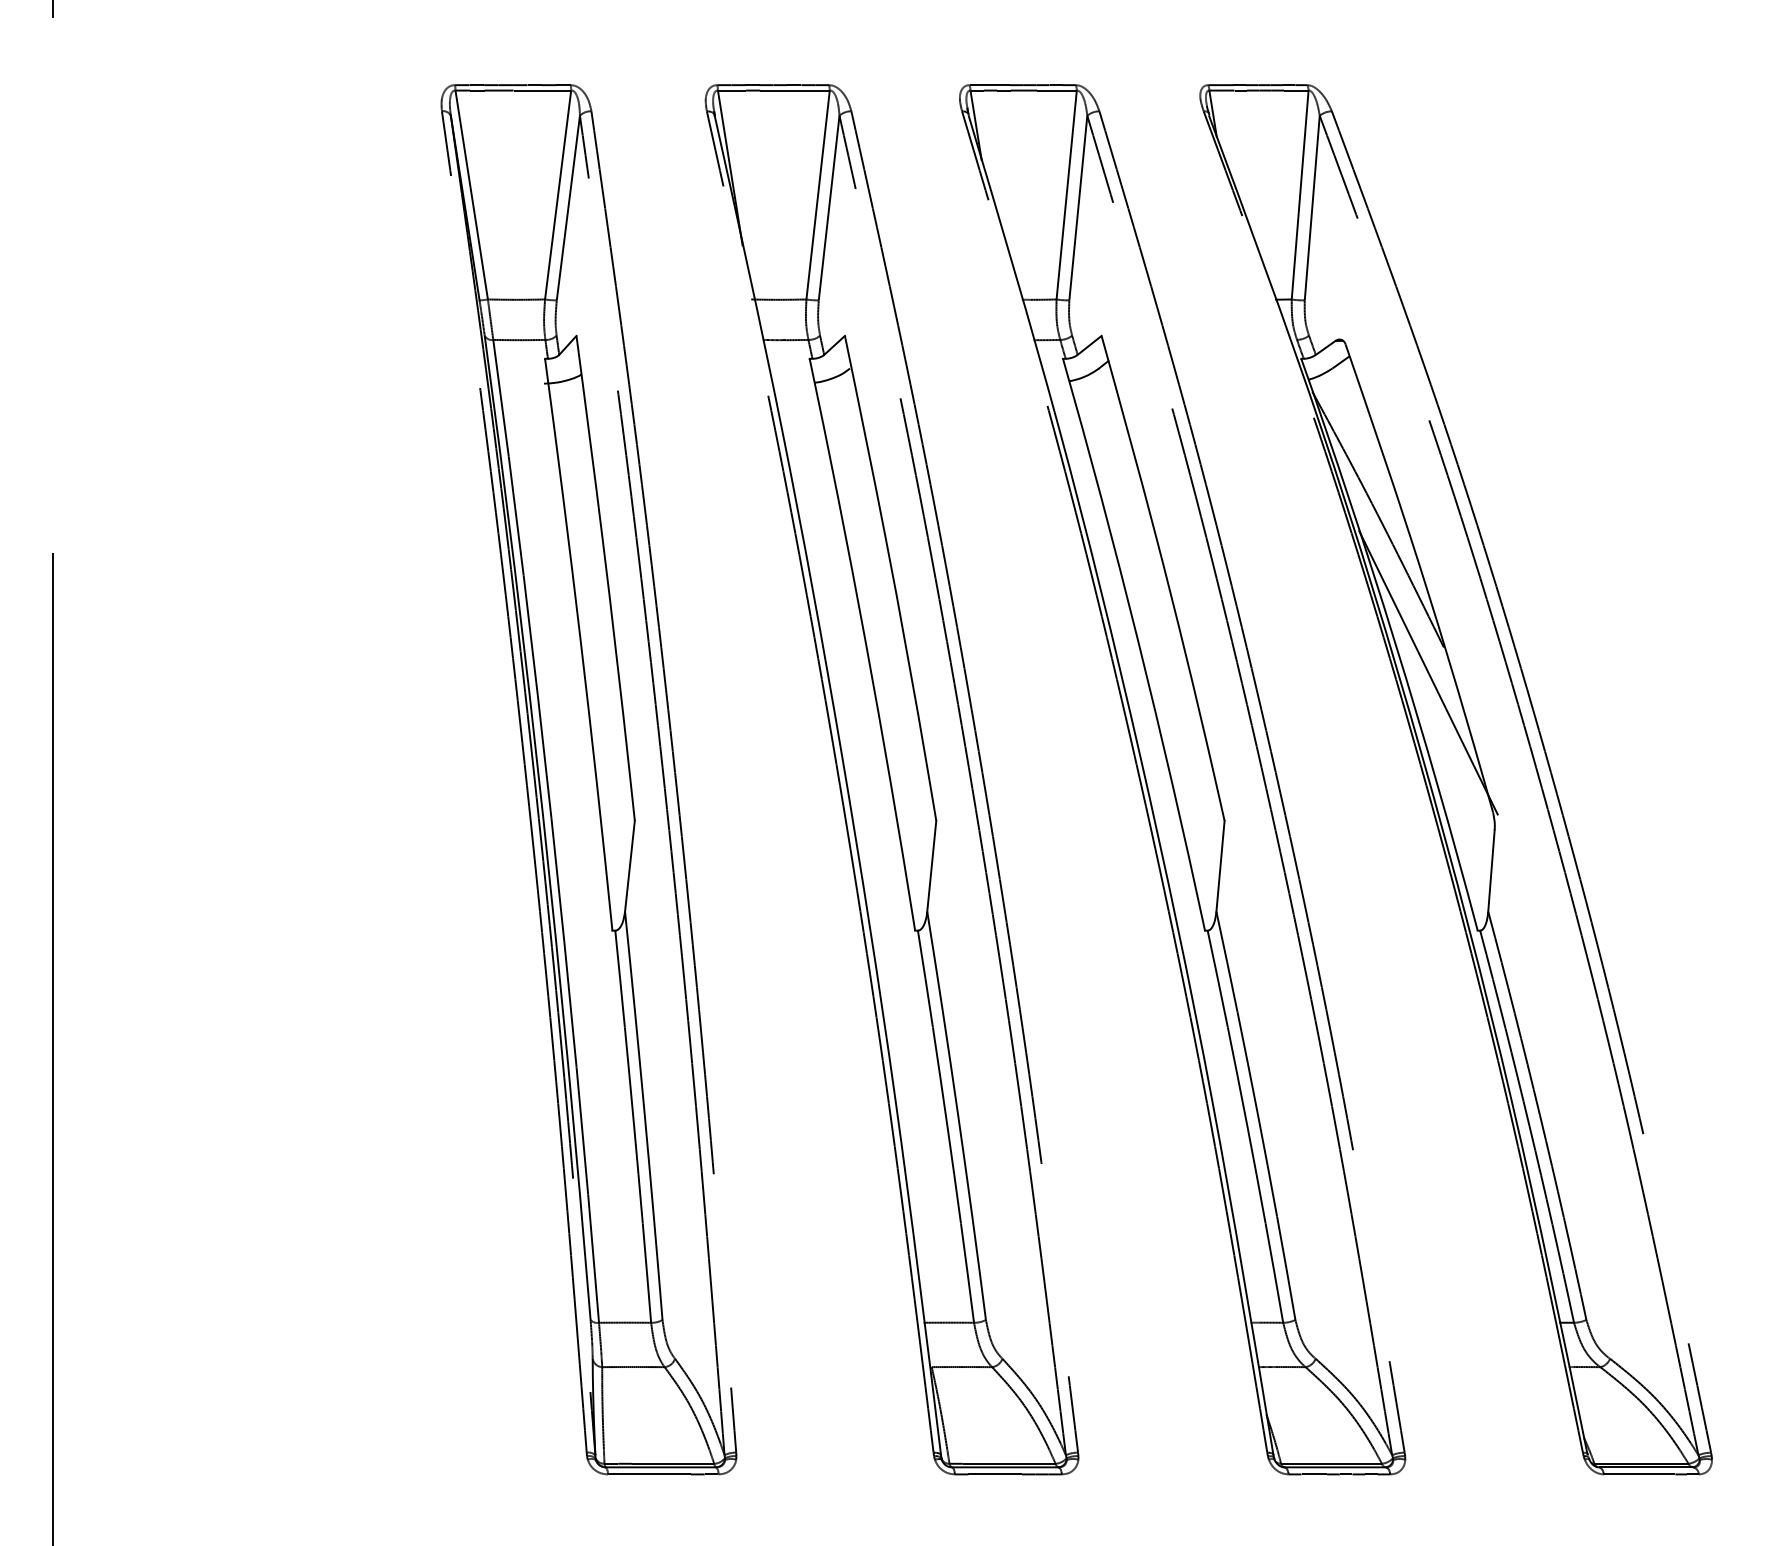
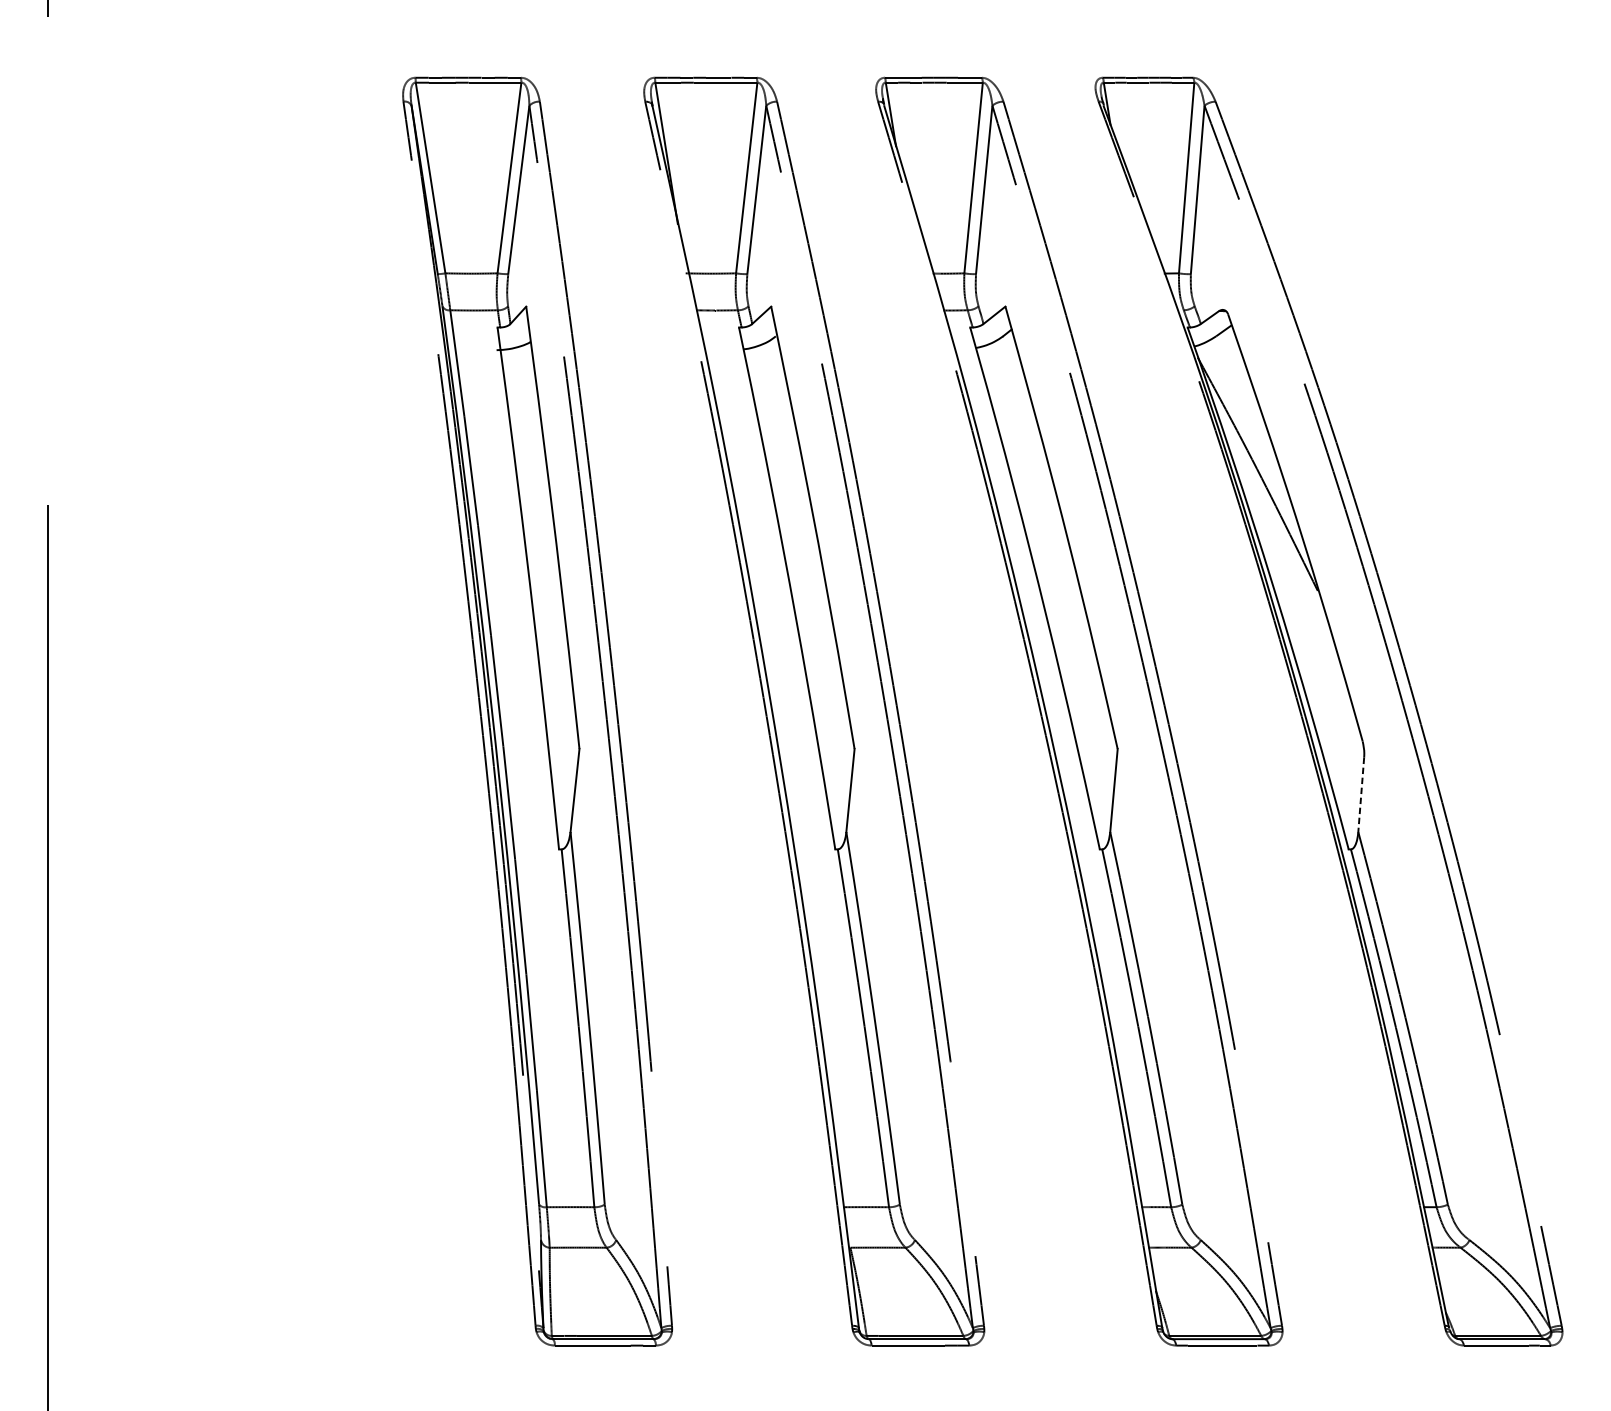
line: (1428, 672) -> (1303, 613), removed
line: (1491, 870) -> (1361, 794), solid -> dashed

